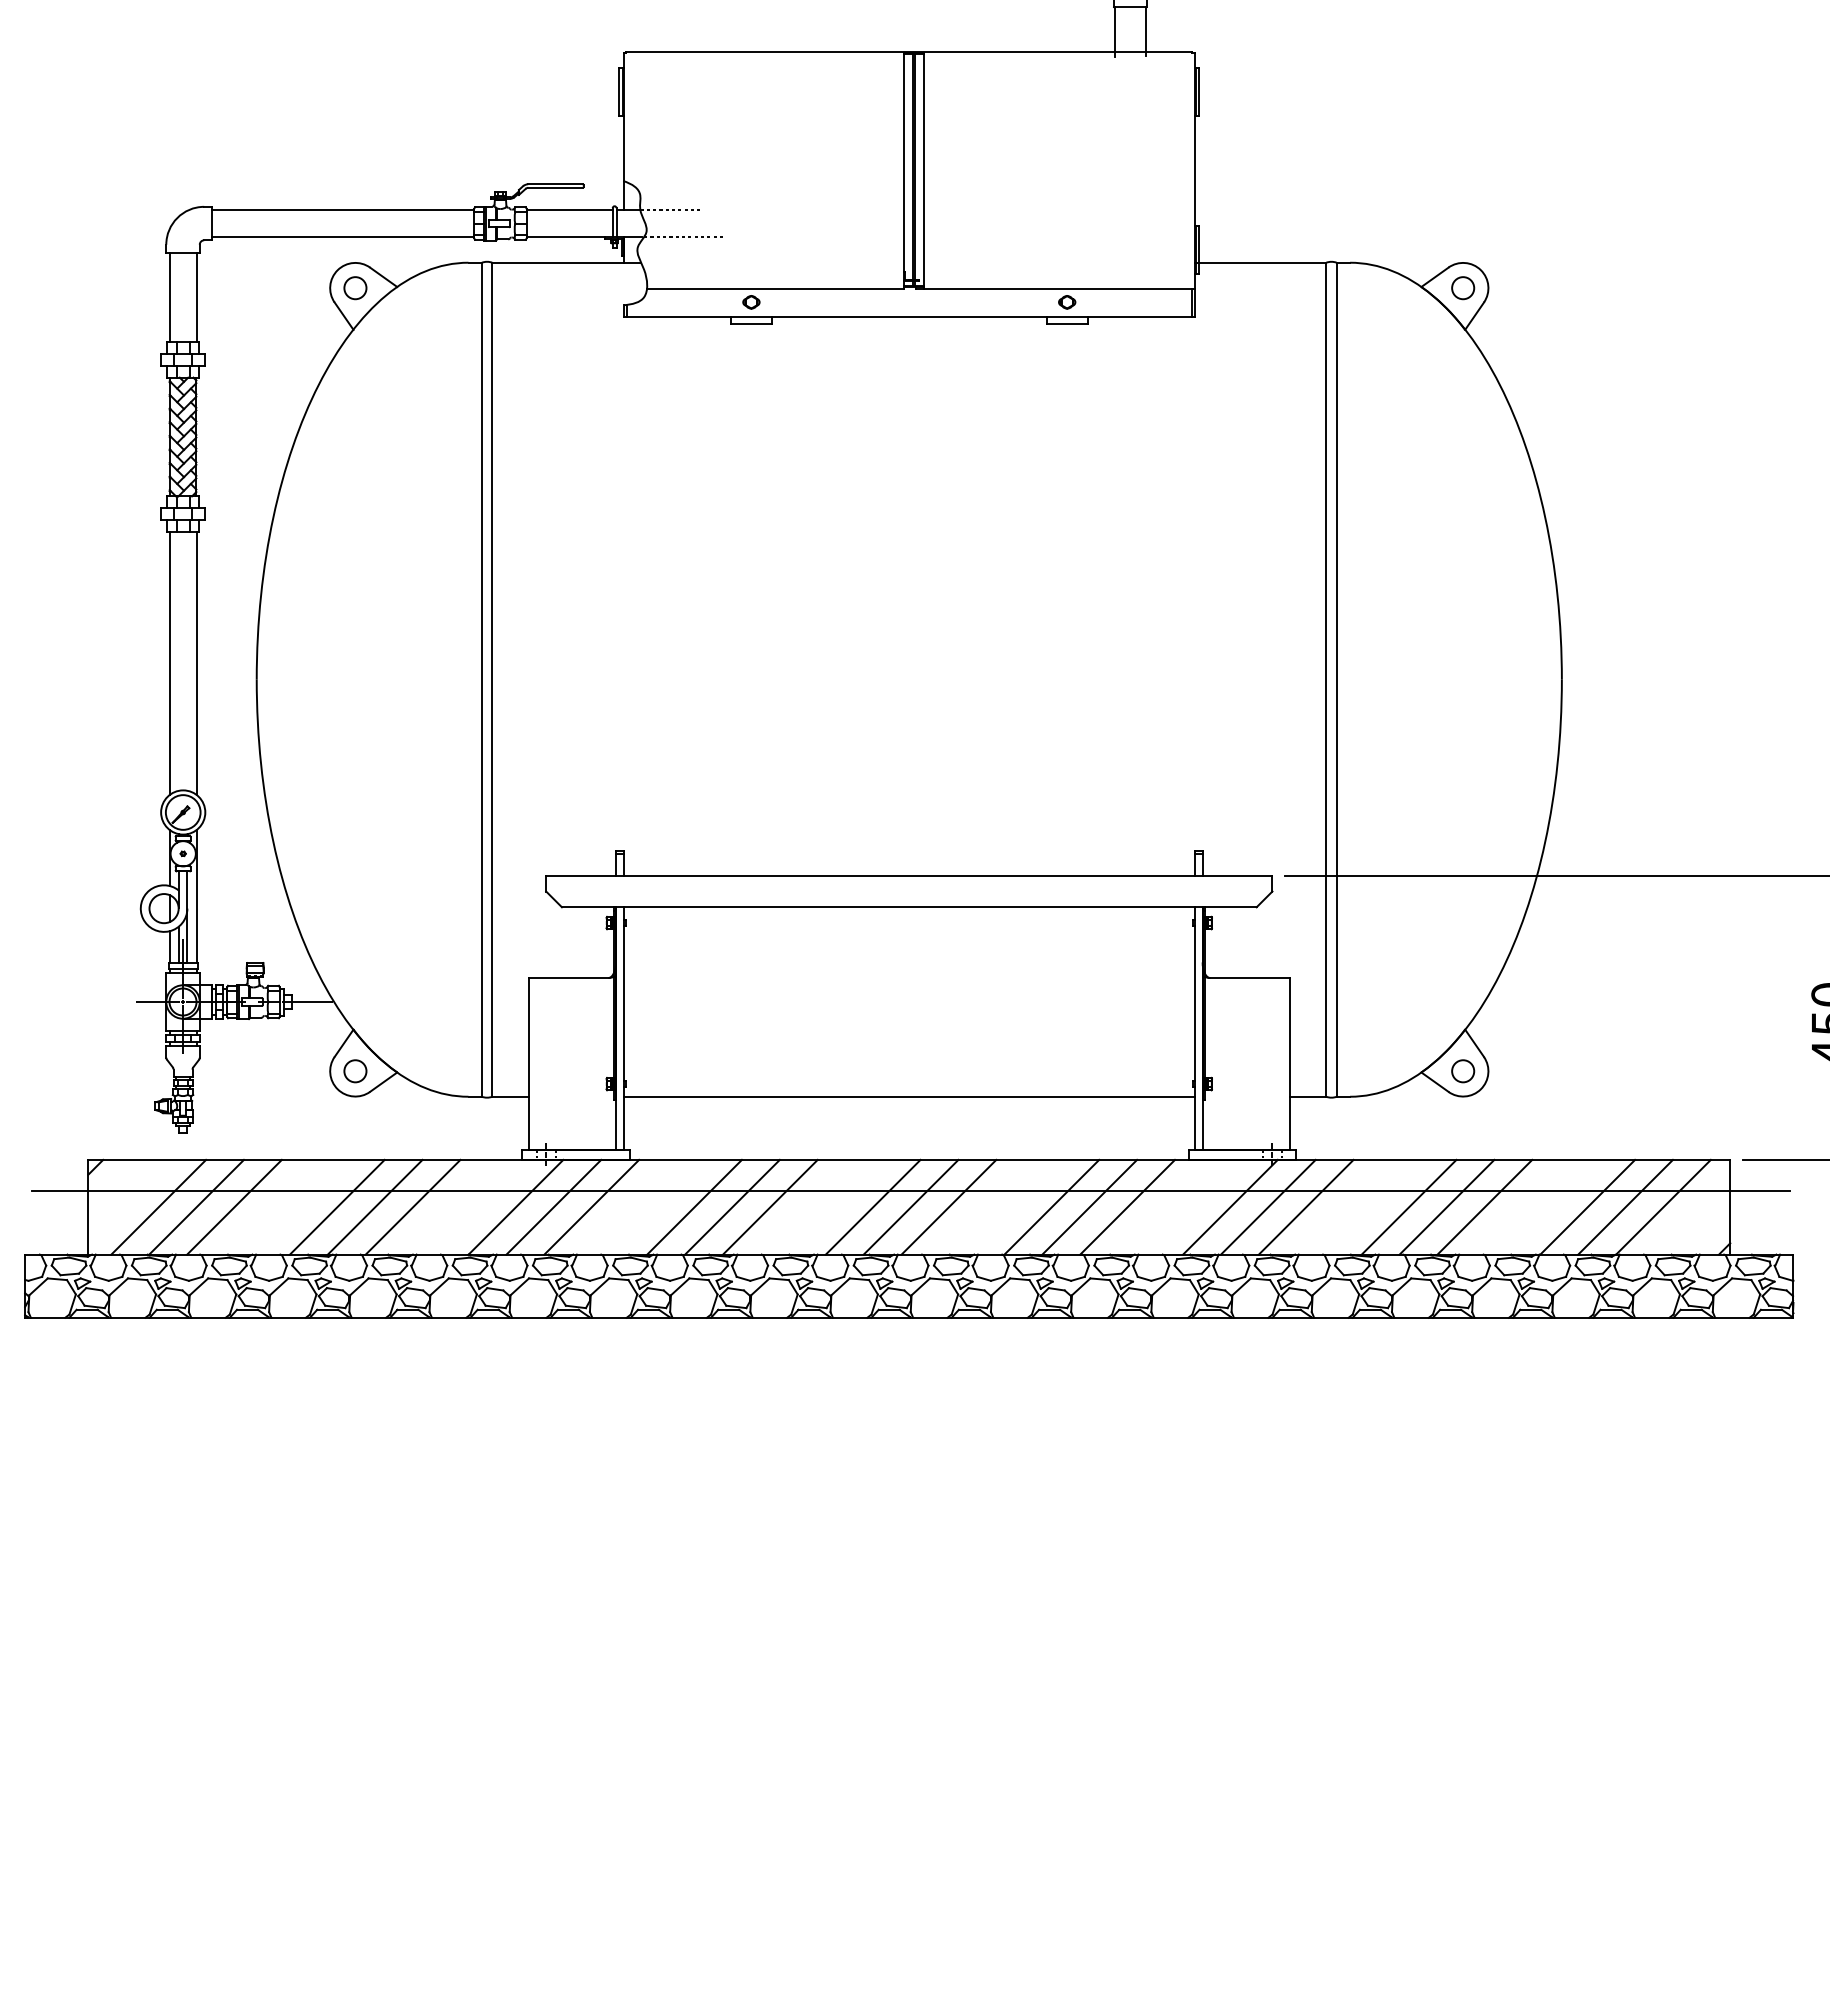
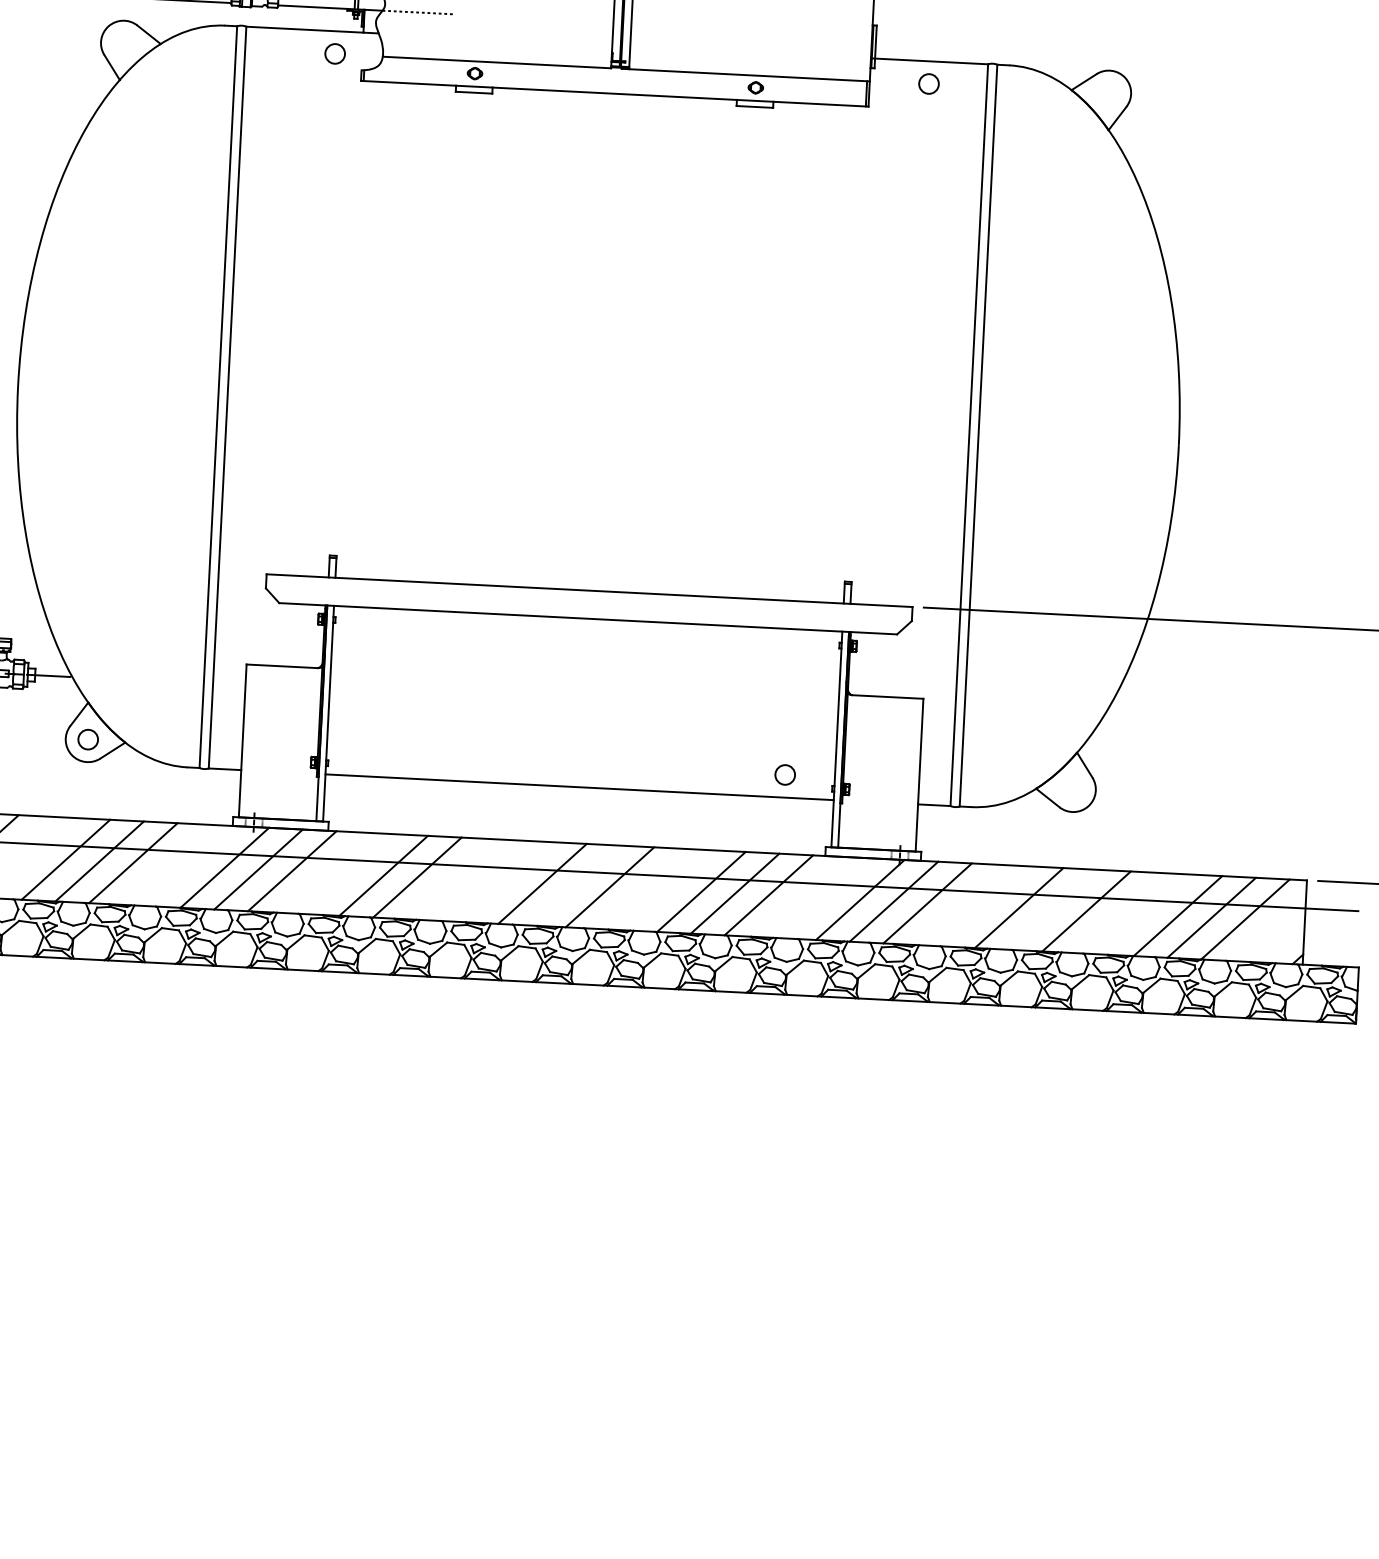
circle: (355, 288) -> (335, 54), moved
circle: (1463, 288) -> (929, 84), moved
circle: (1463, 1071) -> (785, 775), moved
line: (770, 1206) -> (451, 878), removed
line: (910, 1206) -> (575, 884), removed
line: (1446, 1206) -> (1052, 909), removed

